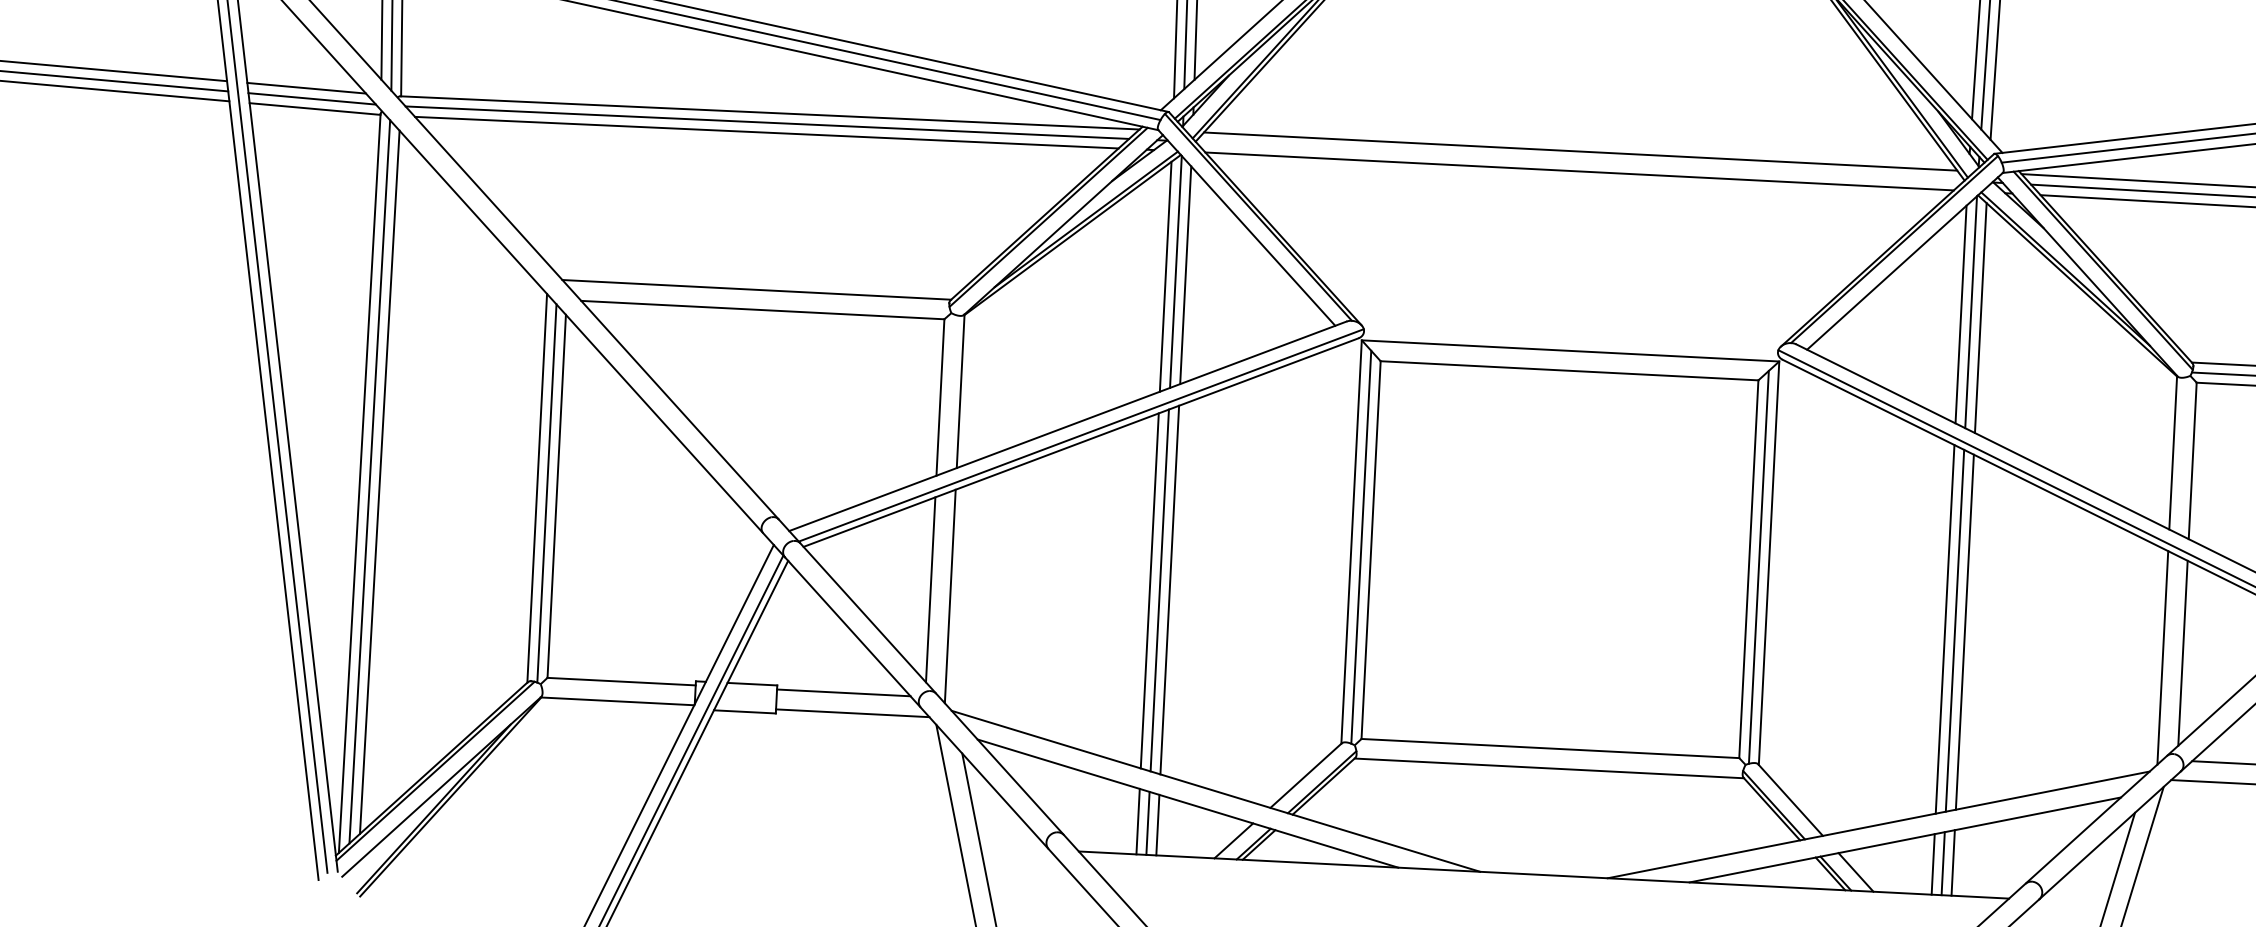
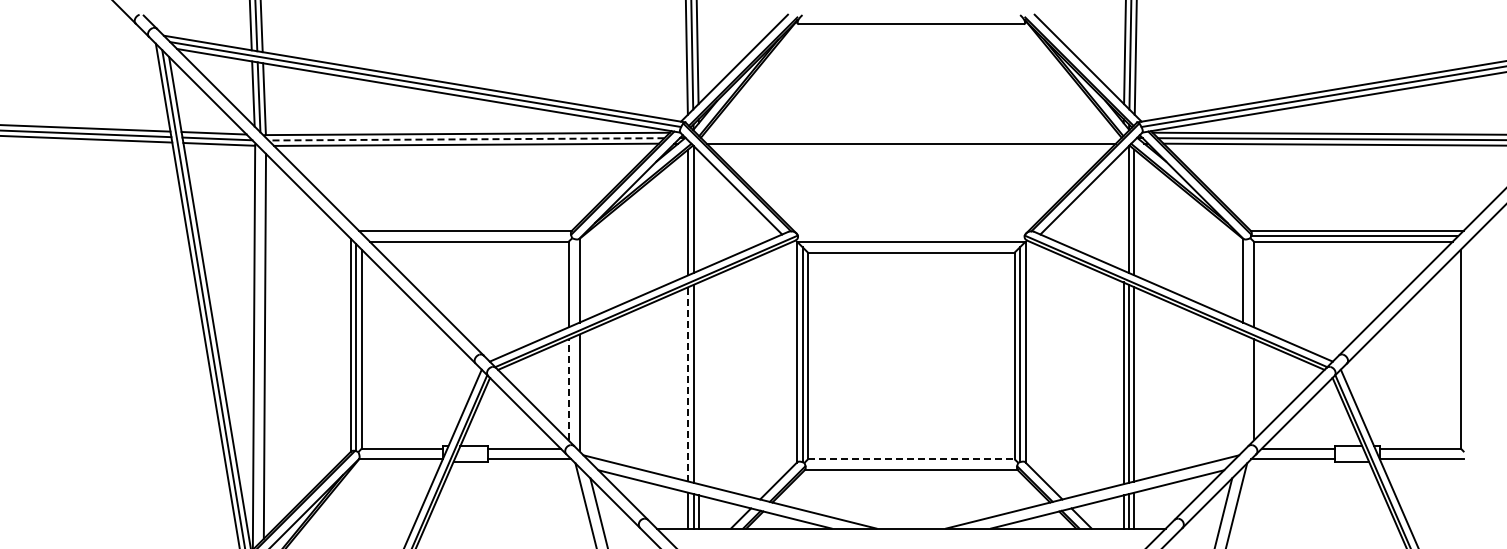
line: (767, 122) -> (466, 139), solid -> dashed
line: (1580, 151) -> (911, 132), removed
line: (1186, 274) -> (699, 210), removed
line: (1961, 313) -> (1123, 210), removed
line: (369, 482) -> (259, 346), removed
line: (930, 589) -> (568, 389), solid -> dashed
line: (1150, 589) -> (688, 383), solid -> dashed
line: (1170, 590) -> (699, 383), removed
line: (2163, 657) -> (1243, 392), removed
line: (1550, 748) -> (911, 459), solid -> dashed

